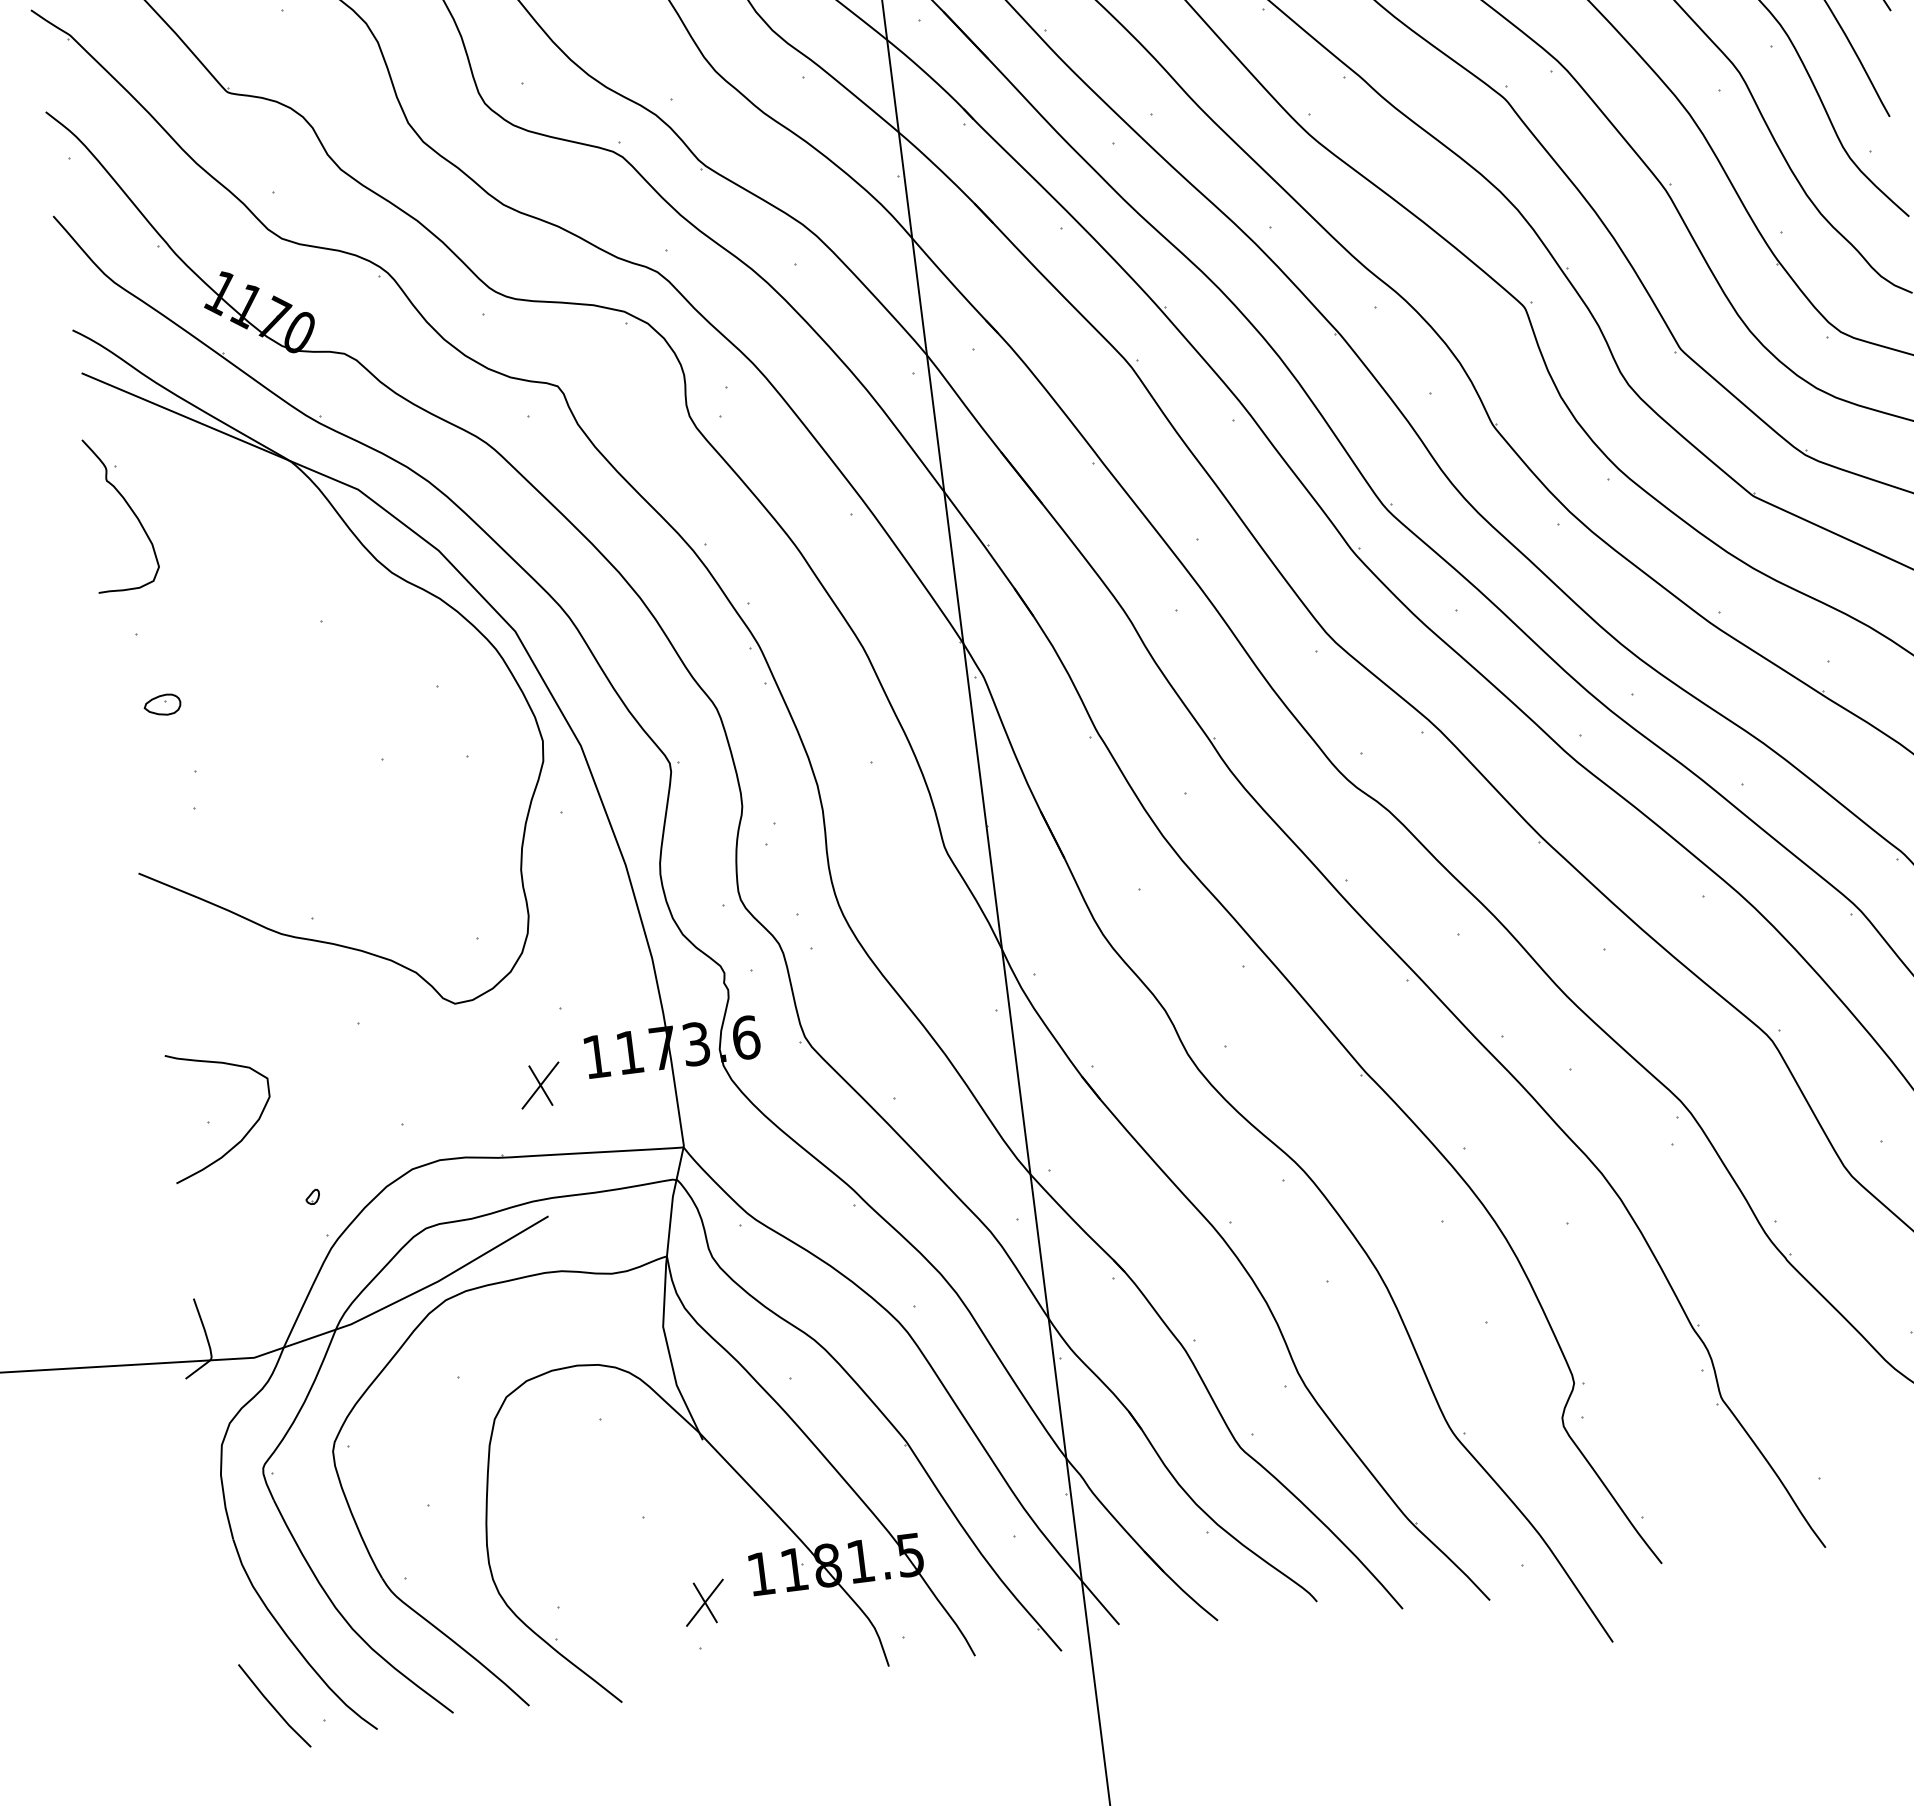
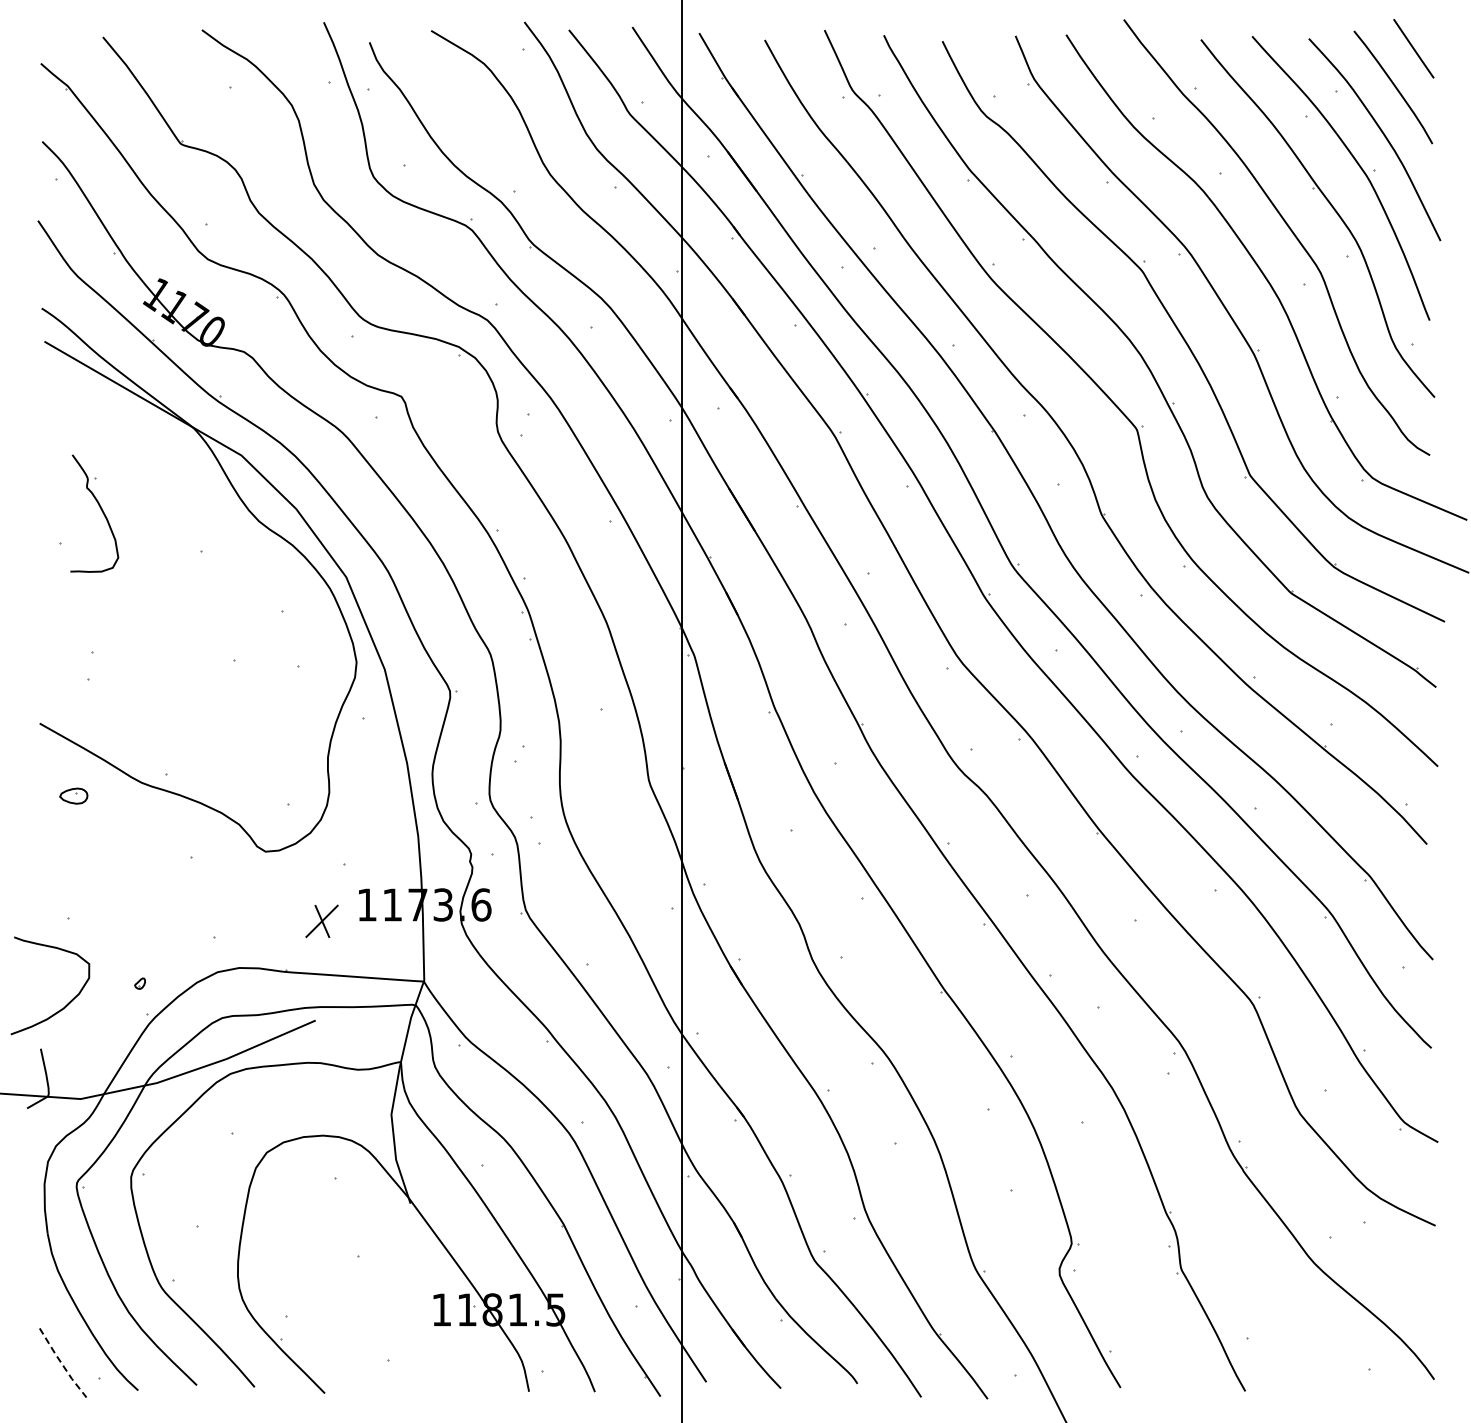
part: (127, 506) -> (100, 509), moved
part: (162, 704) -> (73, 795), moved
curve: (246, 1132) -> (68, 1002), moved
part: (704, 1601) -> (396, 1325), removed
line: (274, 1707) -> (62, 1364), solid -> dashed

